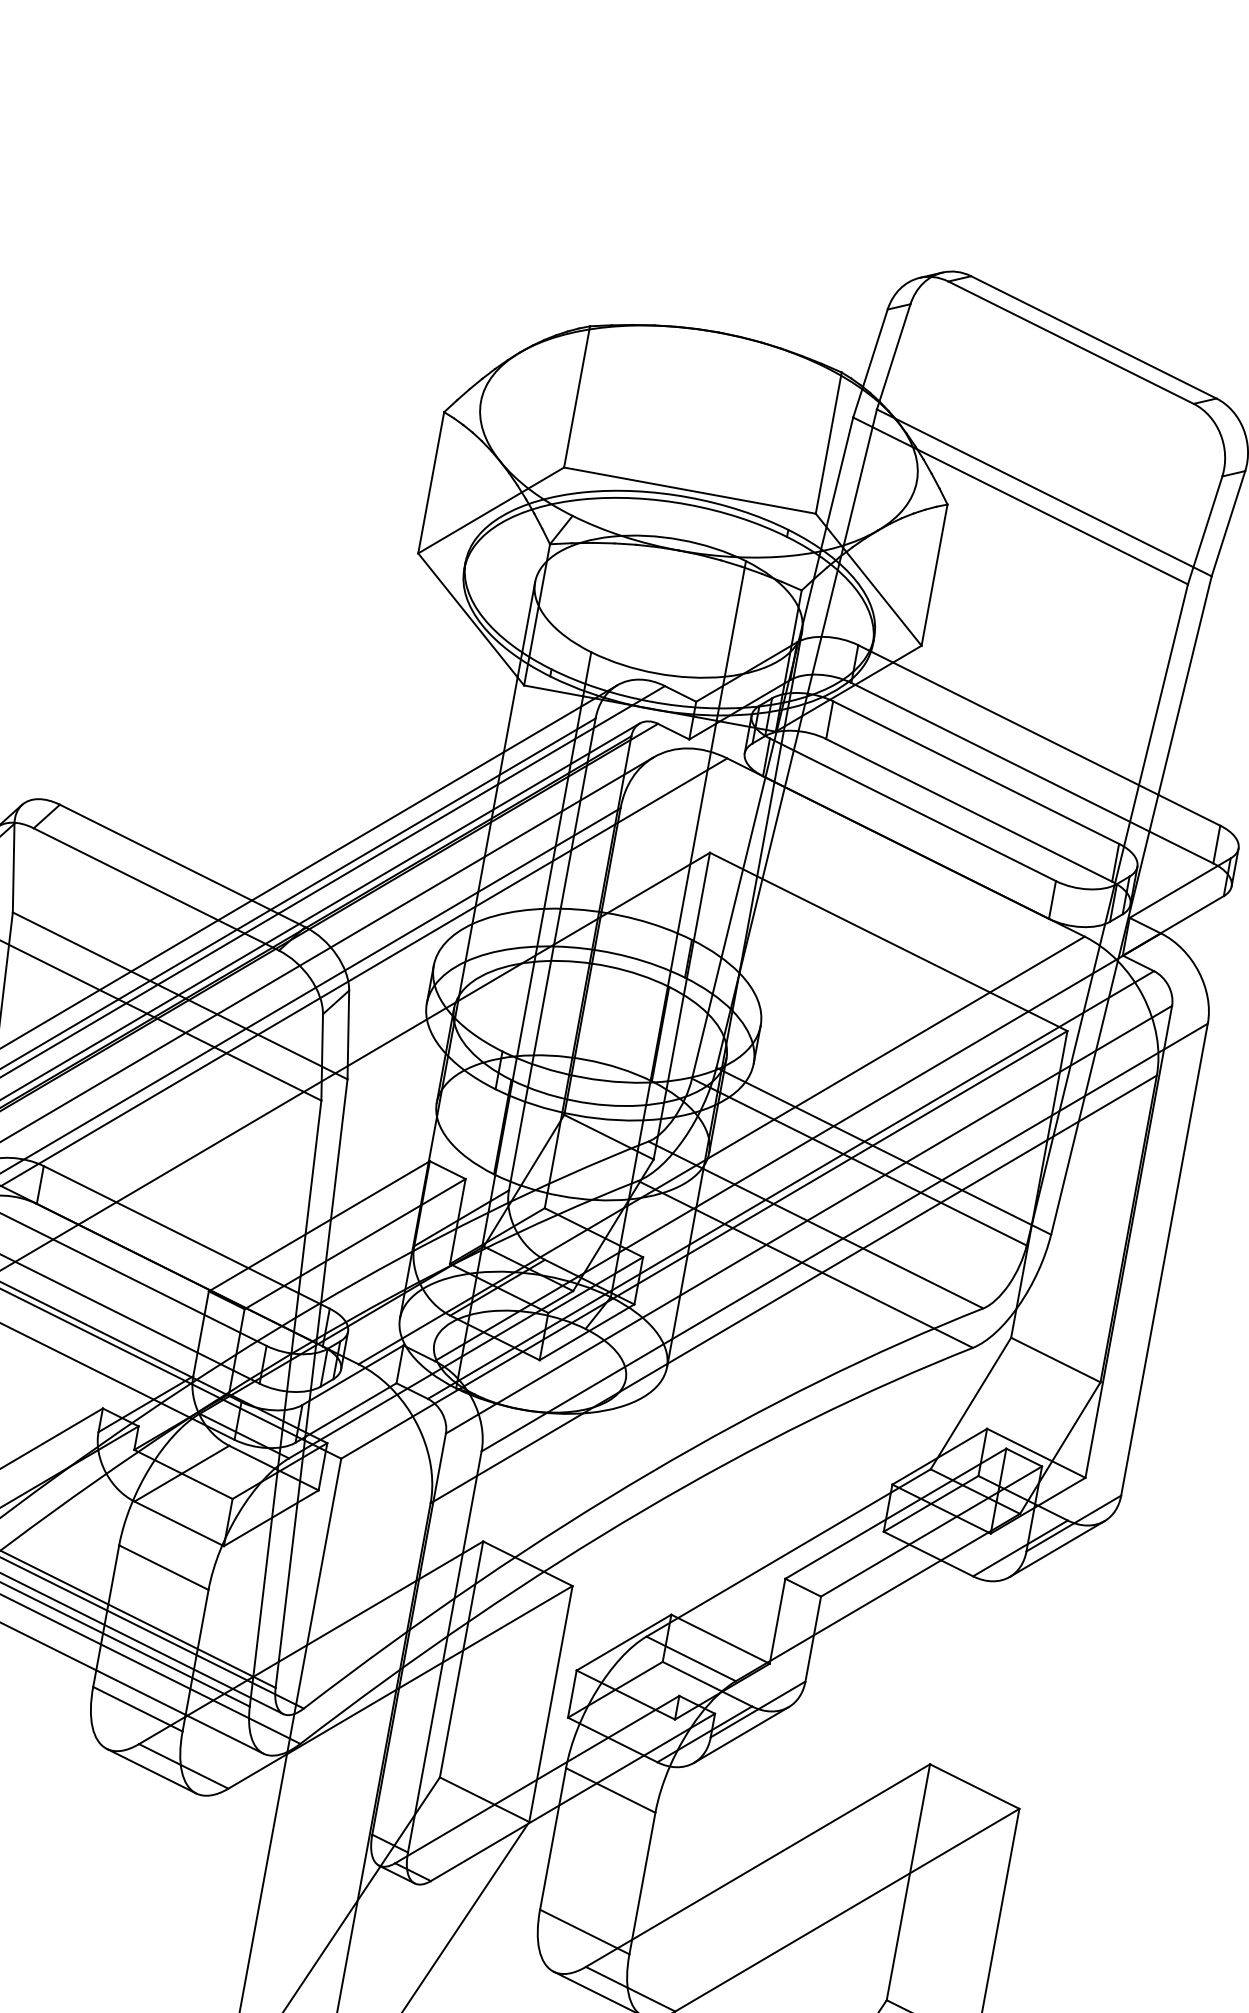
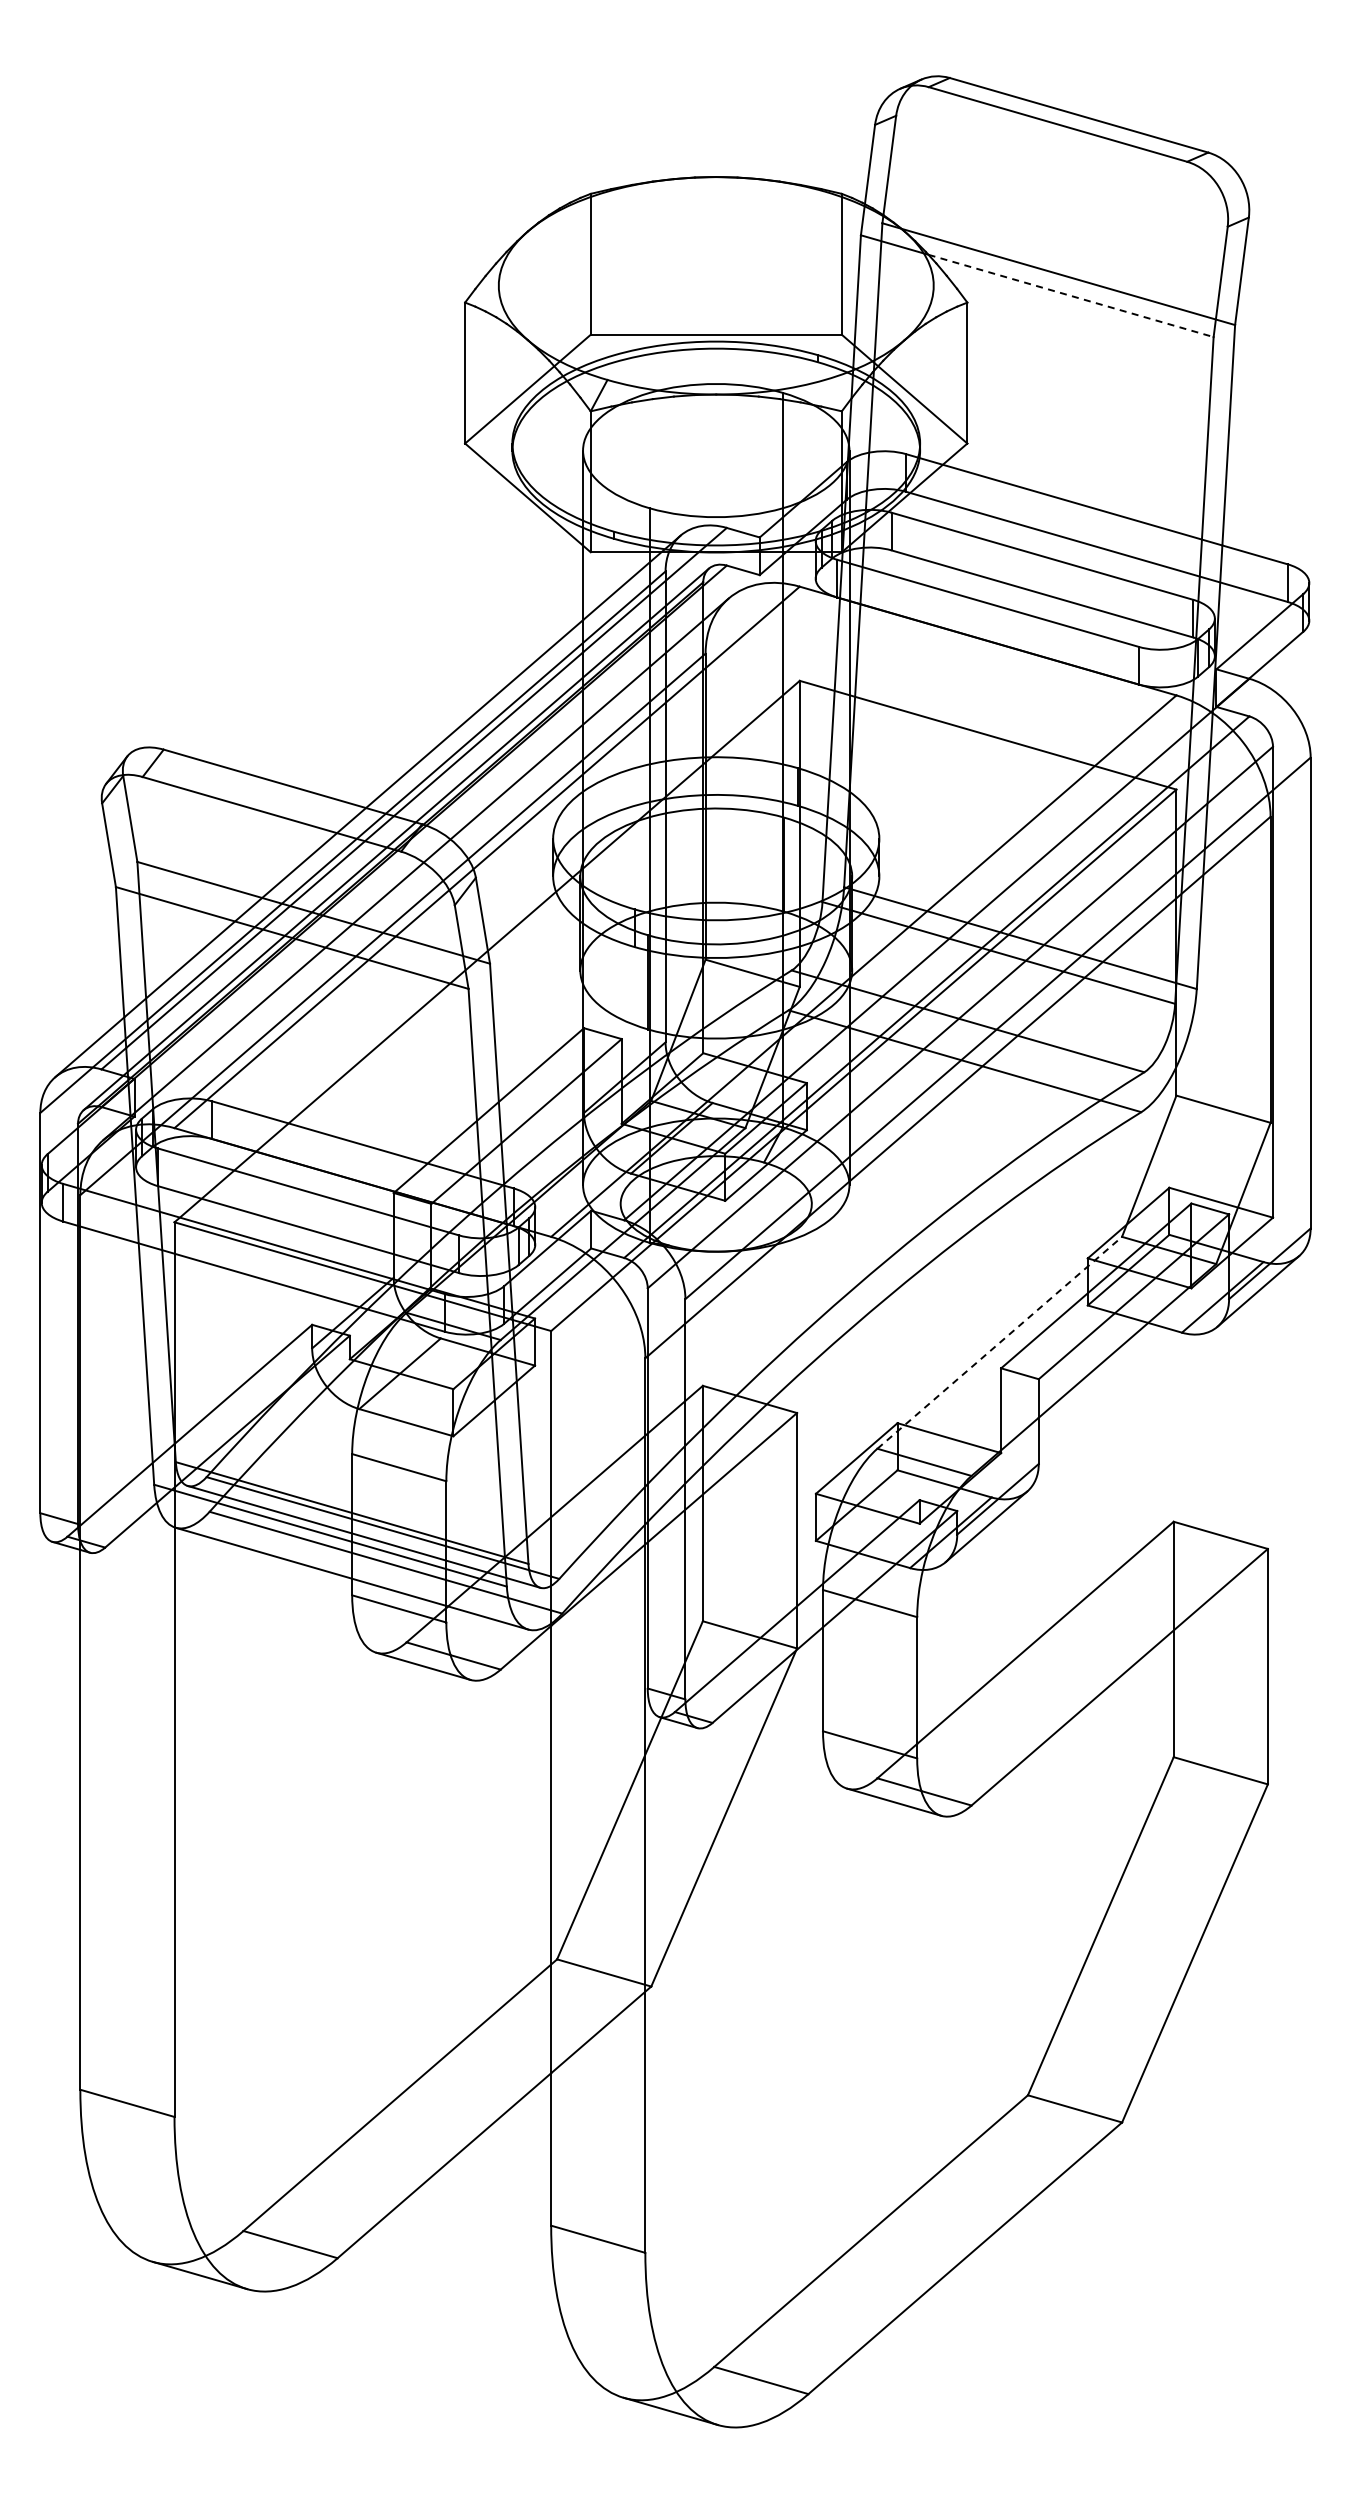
line: (1052, 517) -> (1071, 296), solid -> dashed
line: (788, 1552) -> (999, 1342), solid -> dashed

